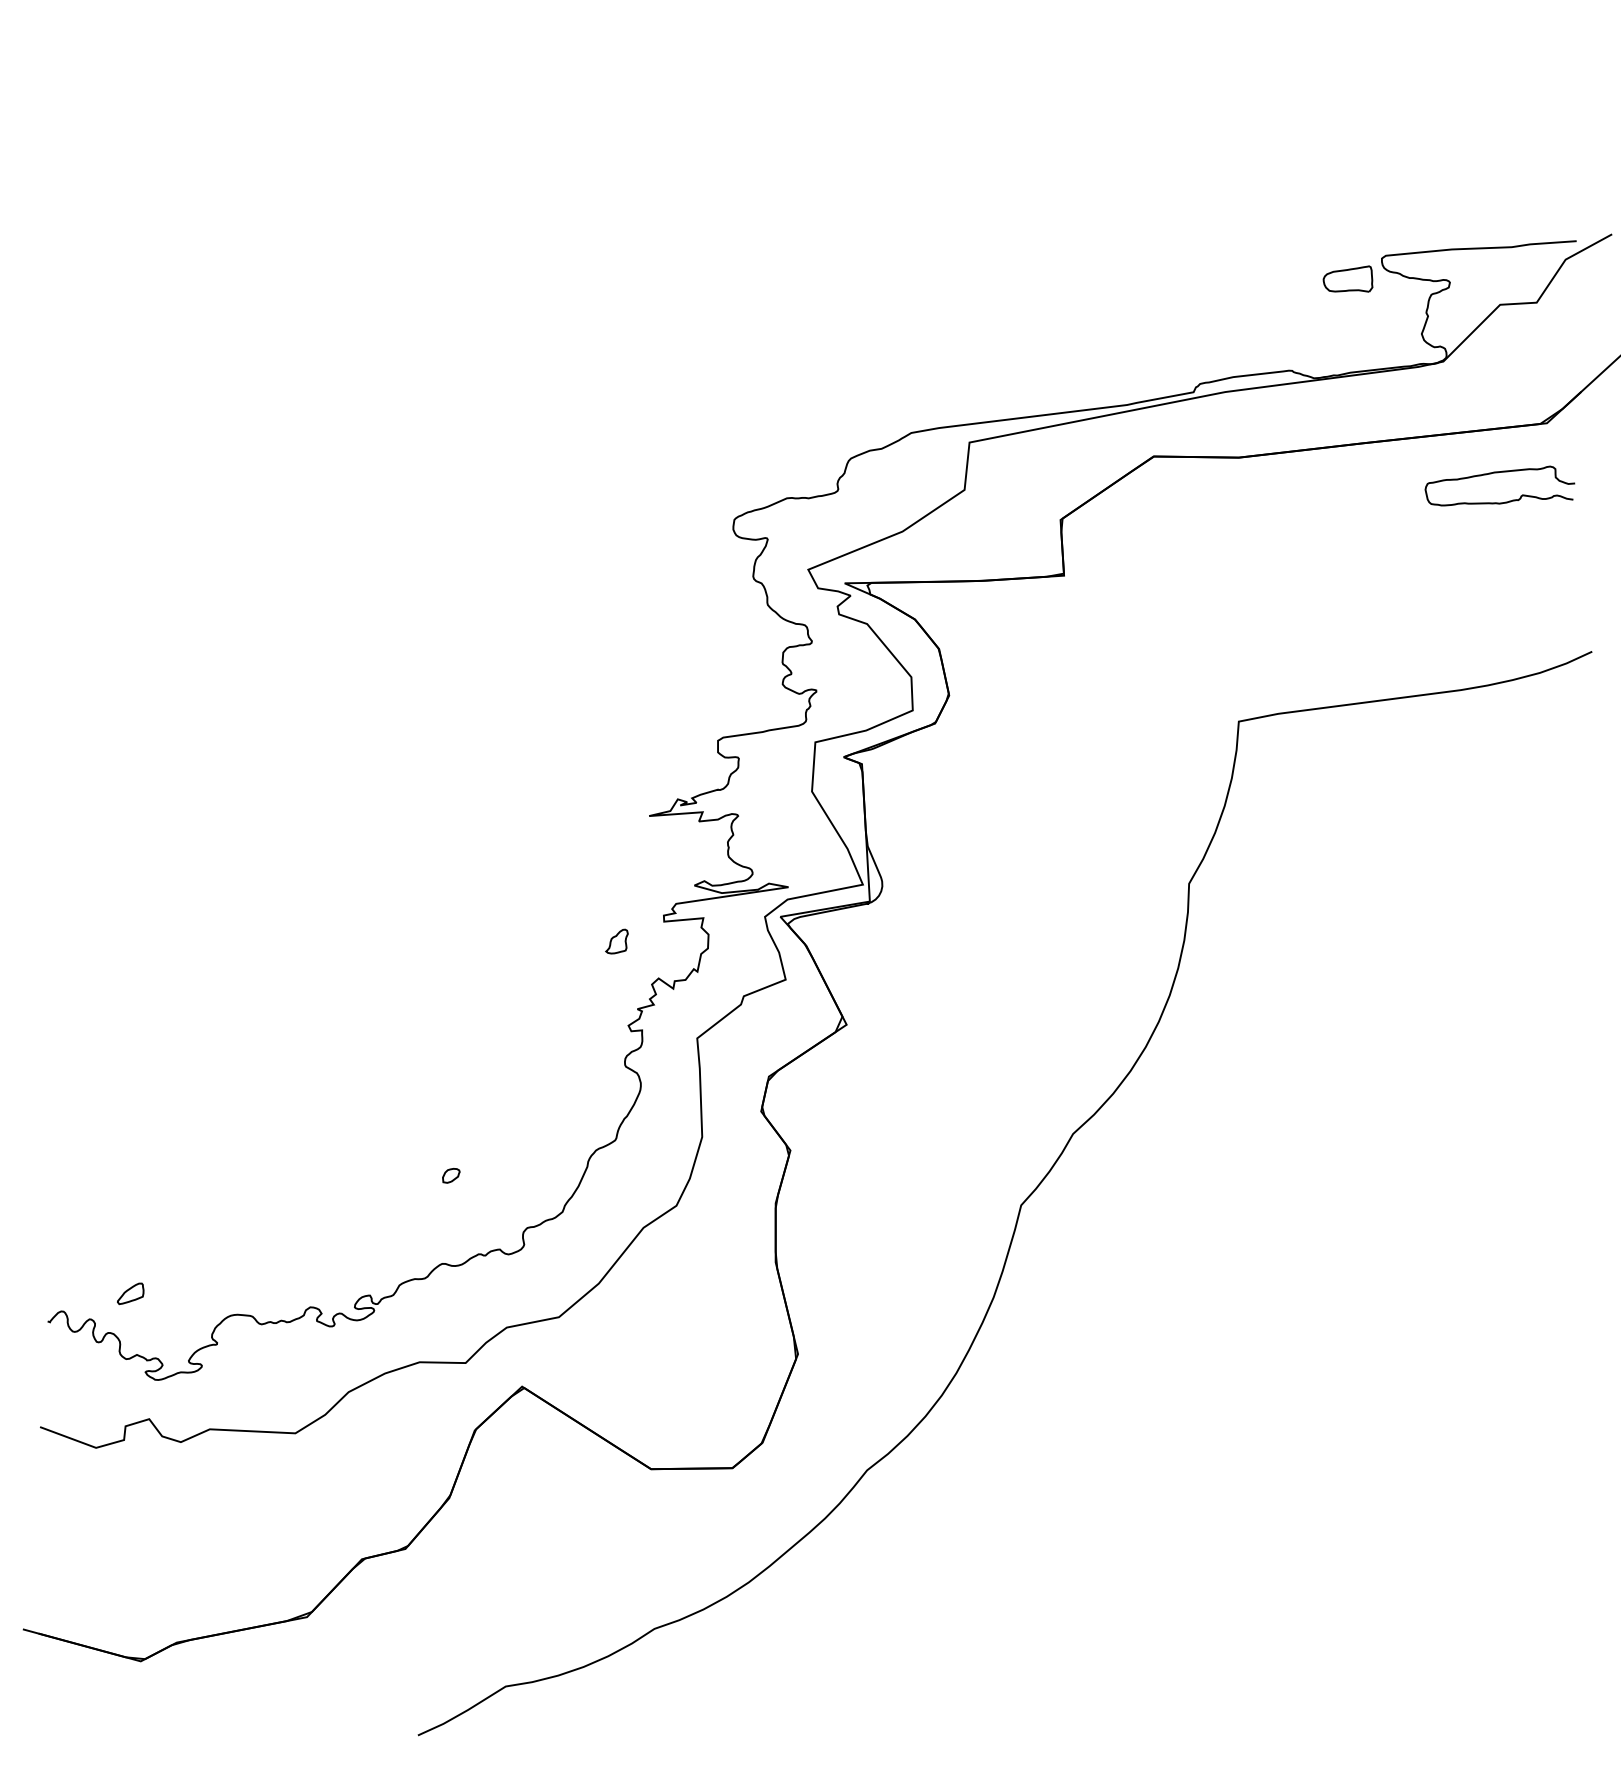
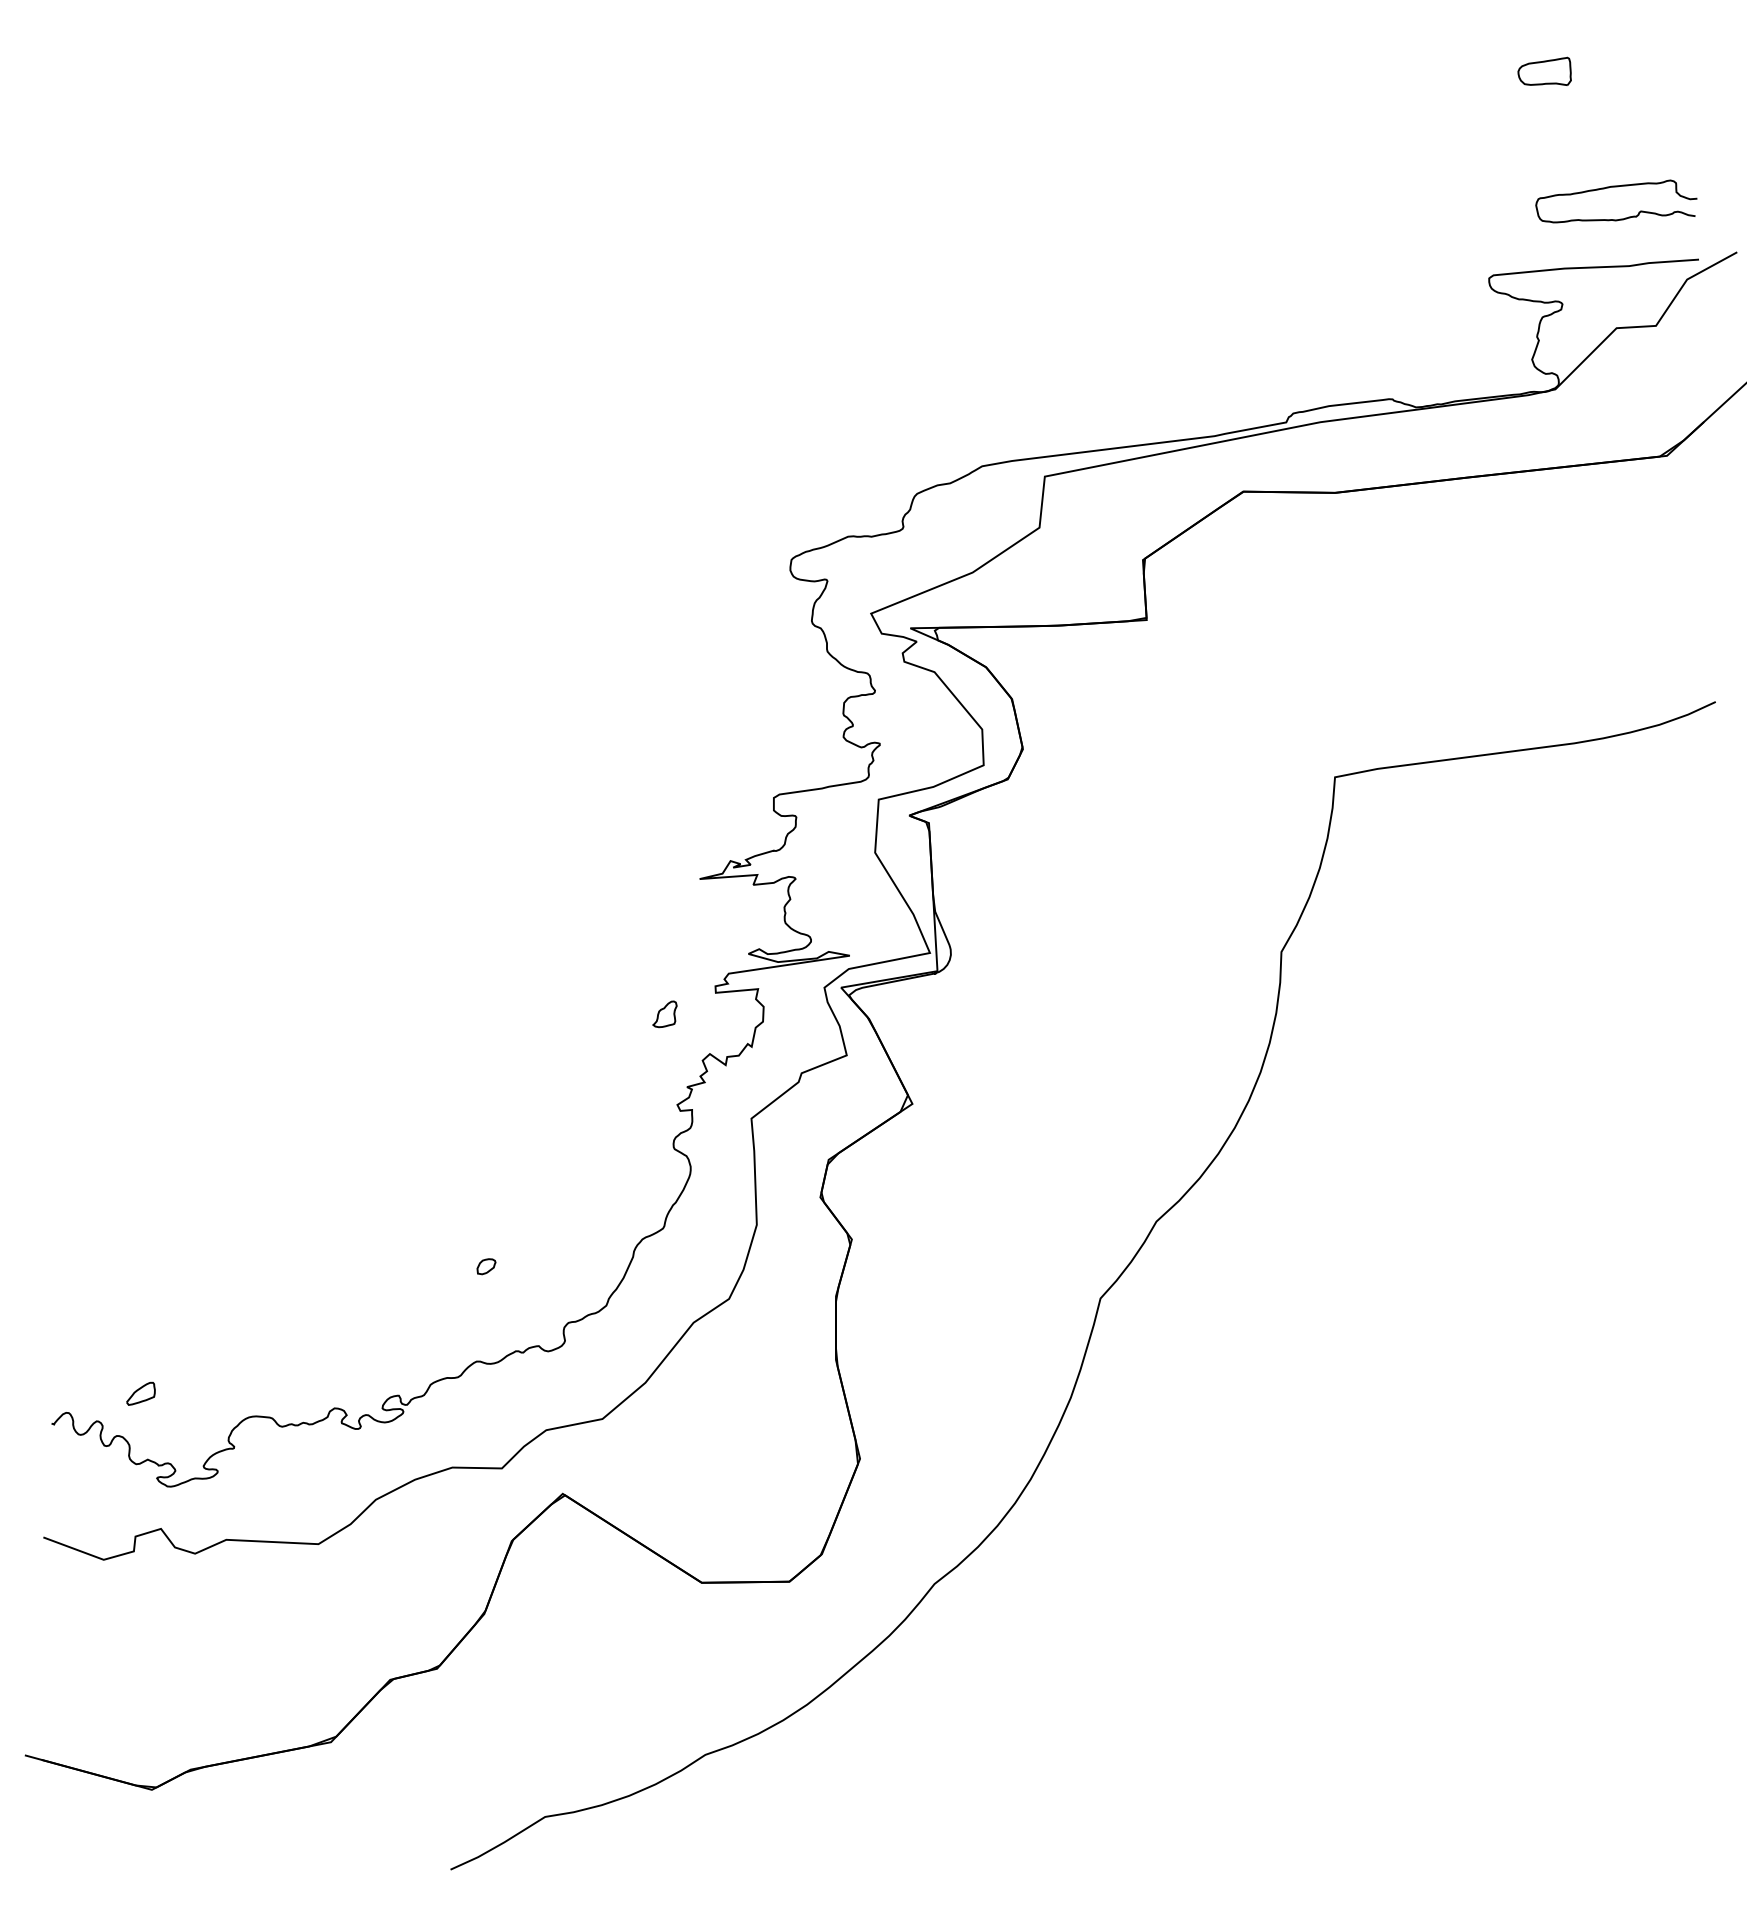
part: (1347, 278) -> (1544, 70), moved
curve: (1500, 473) -> (1616, 187), moved

